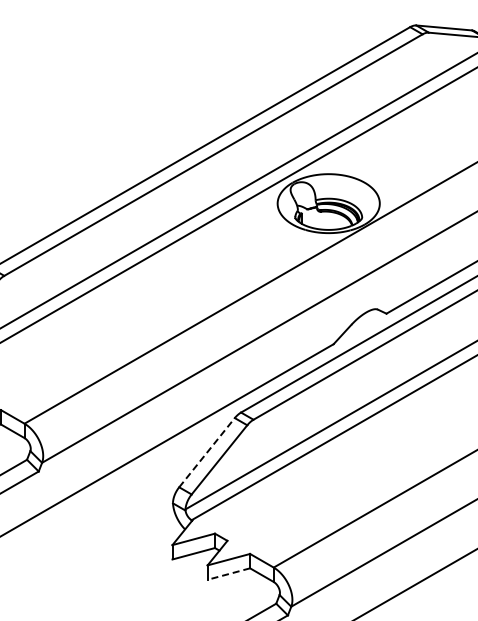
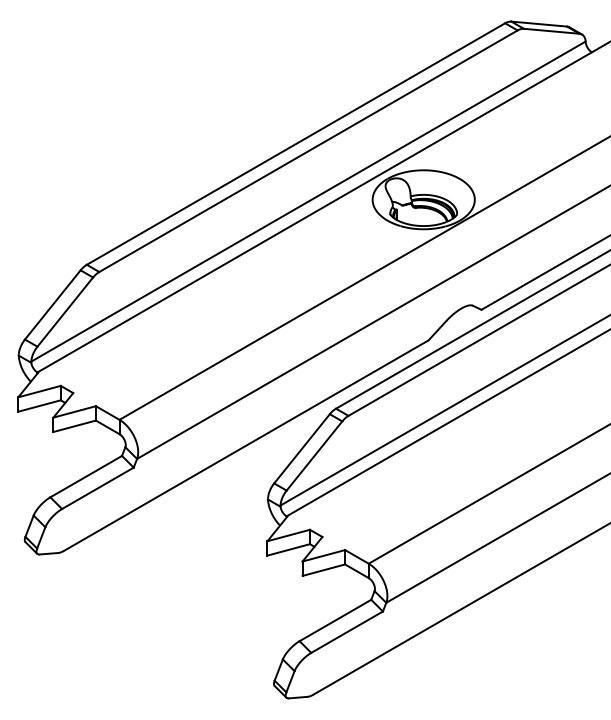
line: (207, 452) -> (302, 448), dashed -> solid
line: (228, 574) -> (323, 570), dashed -> solid

